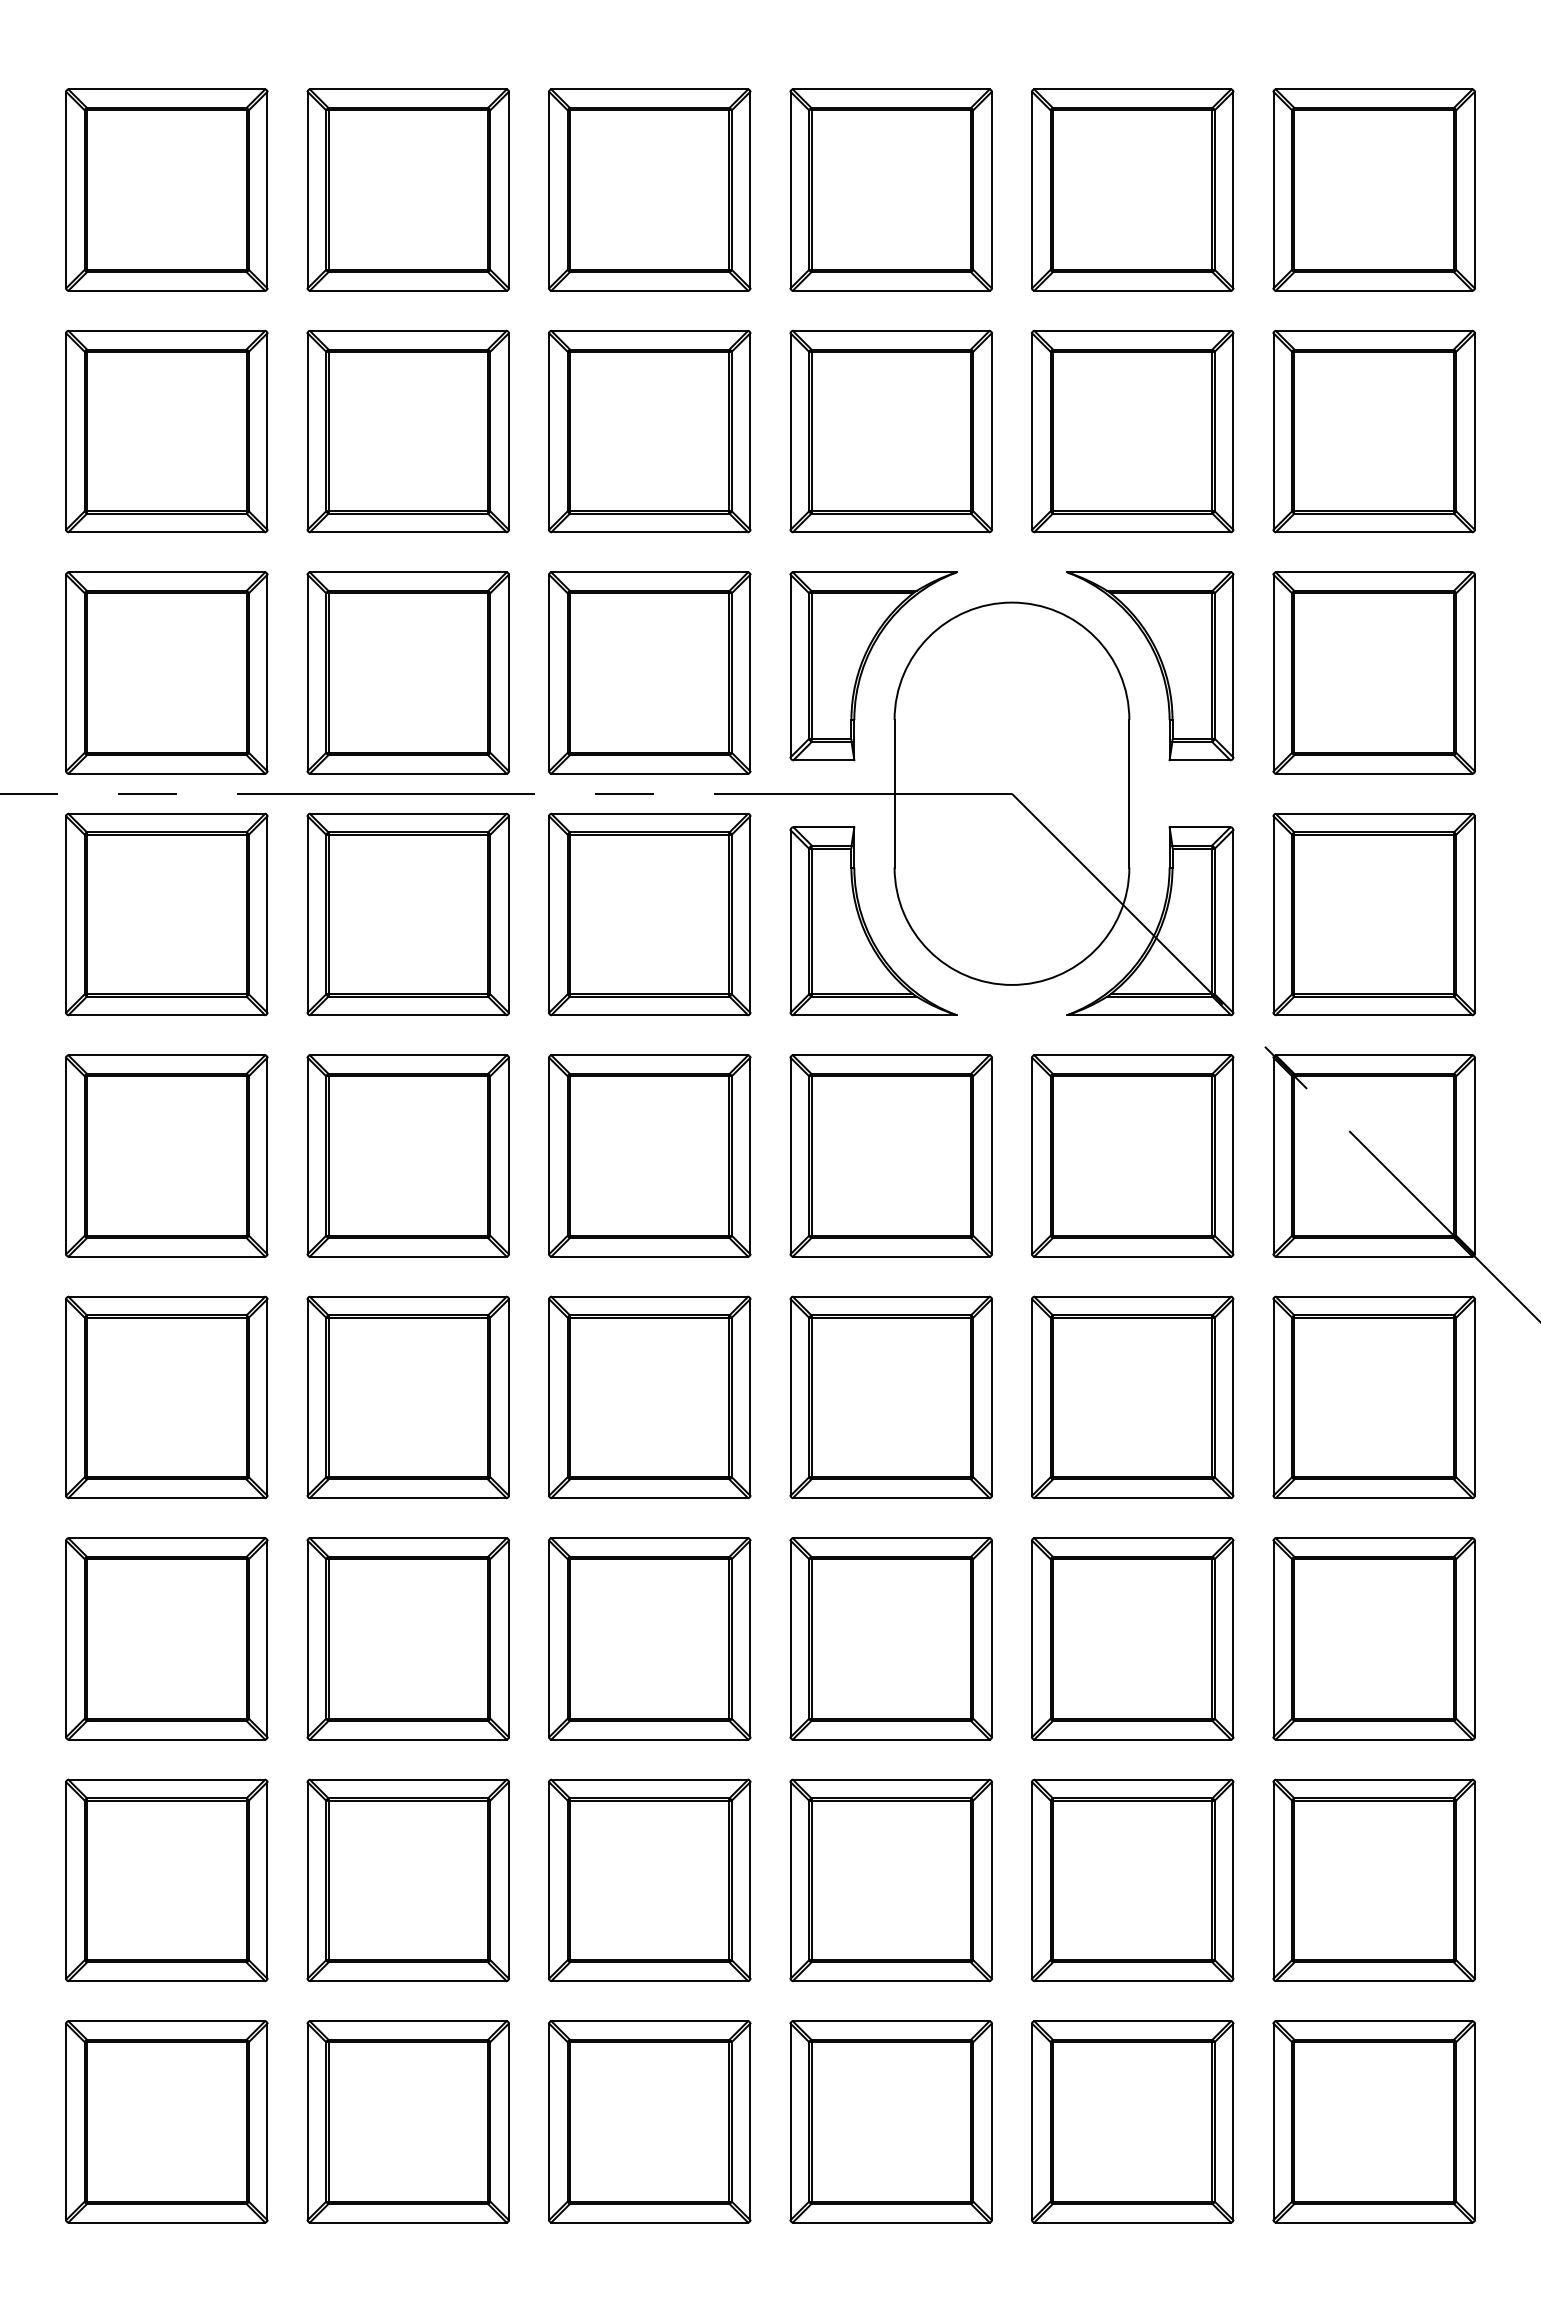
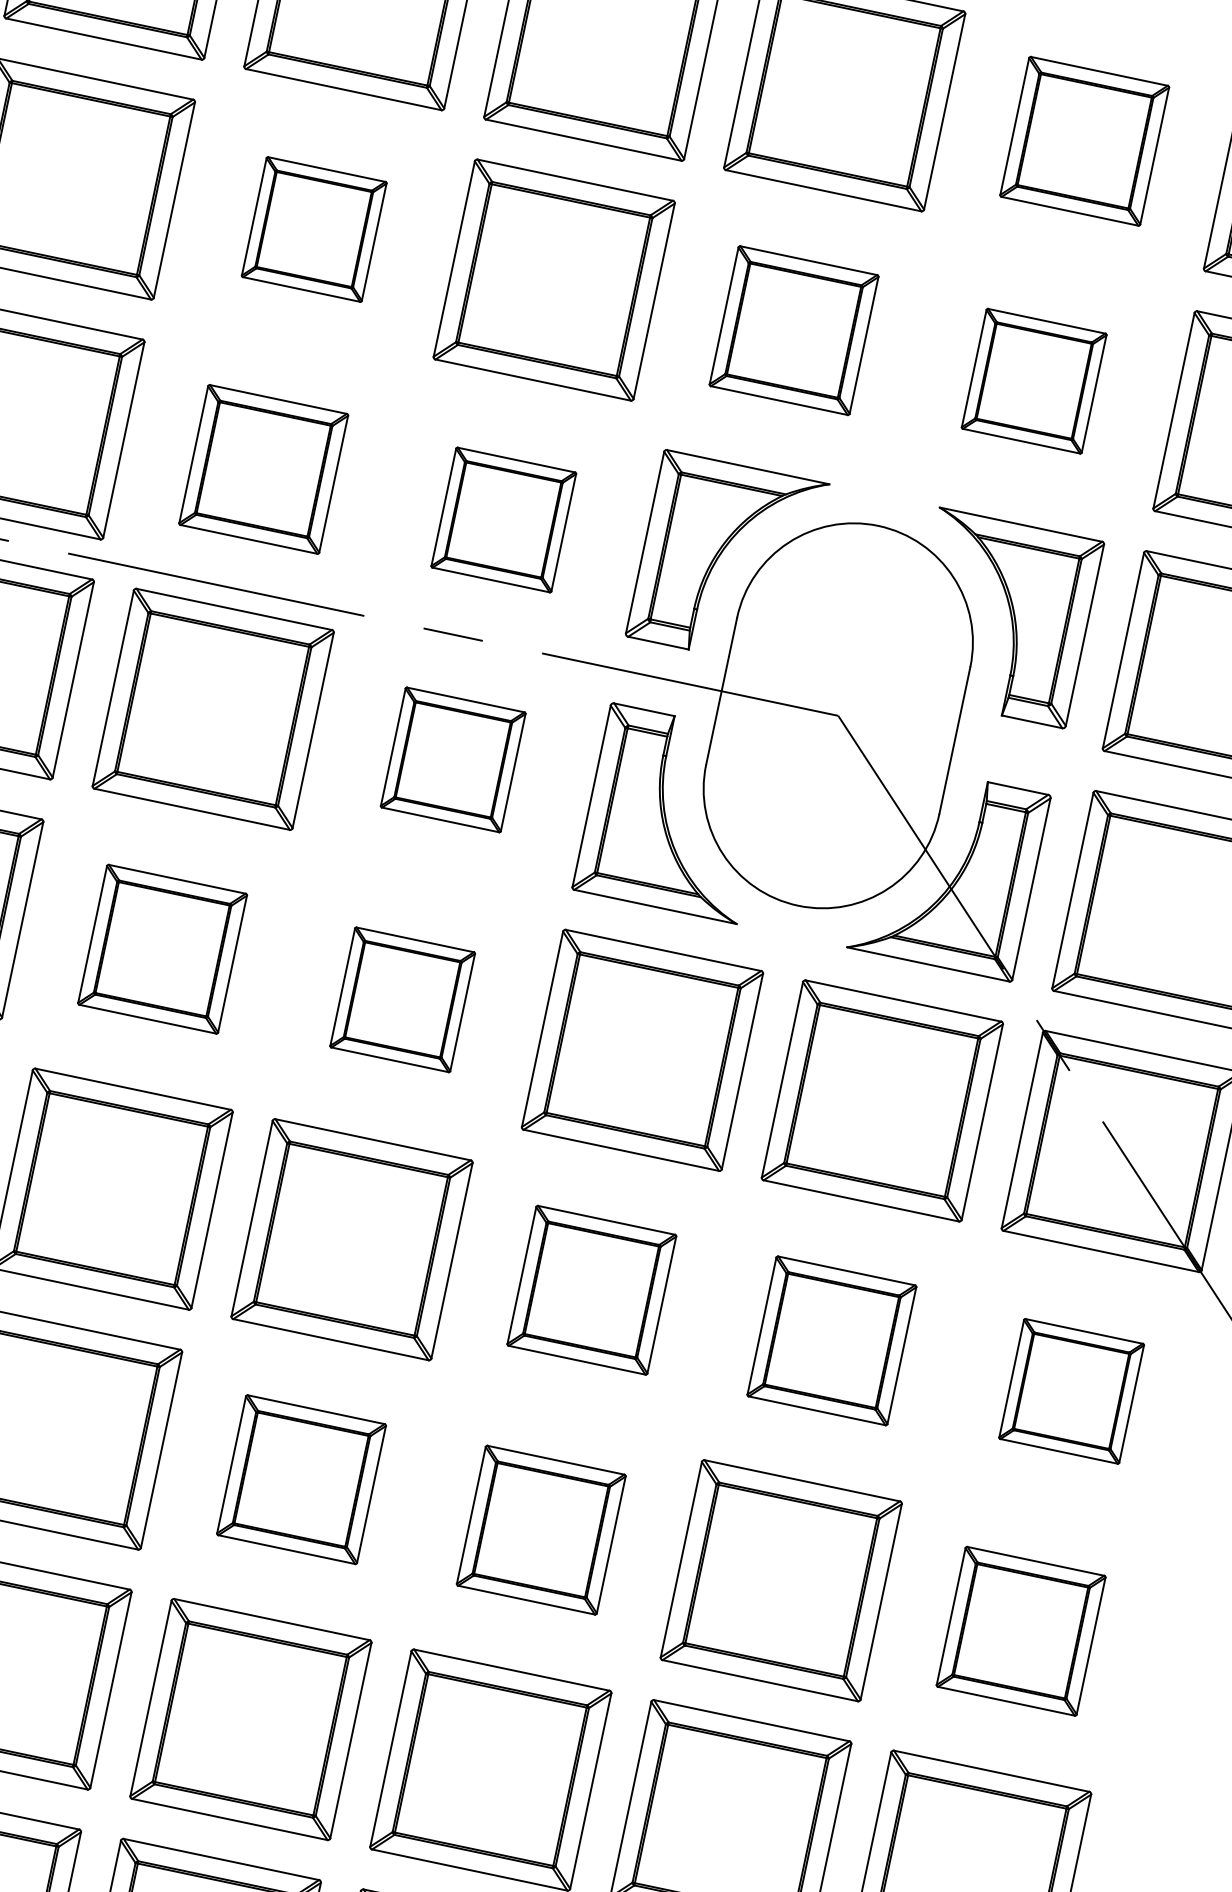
part: (1132, 189) -> (1084, 140), size x0.7
part: (407, 431) -> (313, 229), size x0.6
part: (890, 431) -> (793, 330), size x0.7
part: (1132, 431) -> (1033, 381), size x0.6
part: (407, 672) -> (263, 468), size x0.7
part: (649, 672) -> (503, 519), size x0.6
part: (649, 914) -> (452, 759), size x0.6
part: (407, 1155) -> (162, 948), size x0.7
part: (649, 1155) -> (402, 999), size x0.6
part: (890, 1397) -> (591, 1290), size x0.7
part: (1132, 1397) -> (831, 1340), size x0.7
part: (1373, 1397) -> (1071, 1391), size x0.6
part: (649, 1638) -> (301, 1479), size x0.7
part: (890, 1638) -> (540, 1529), size x0.7
part: (1373, 1638) -> (1020, 1630), size x0.7

